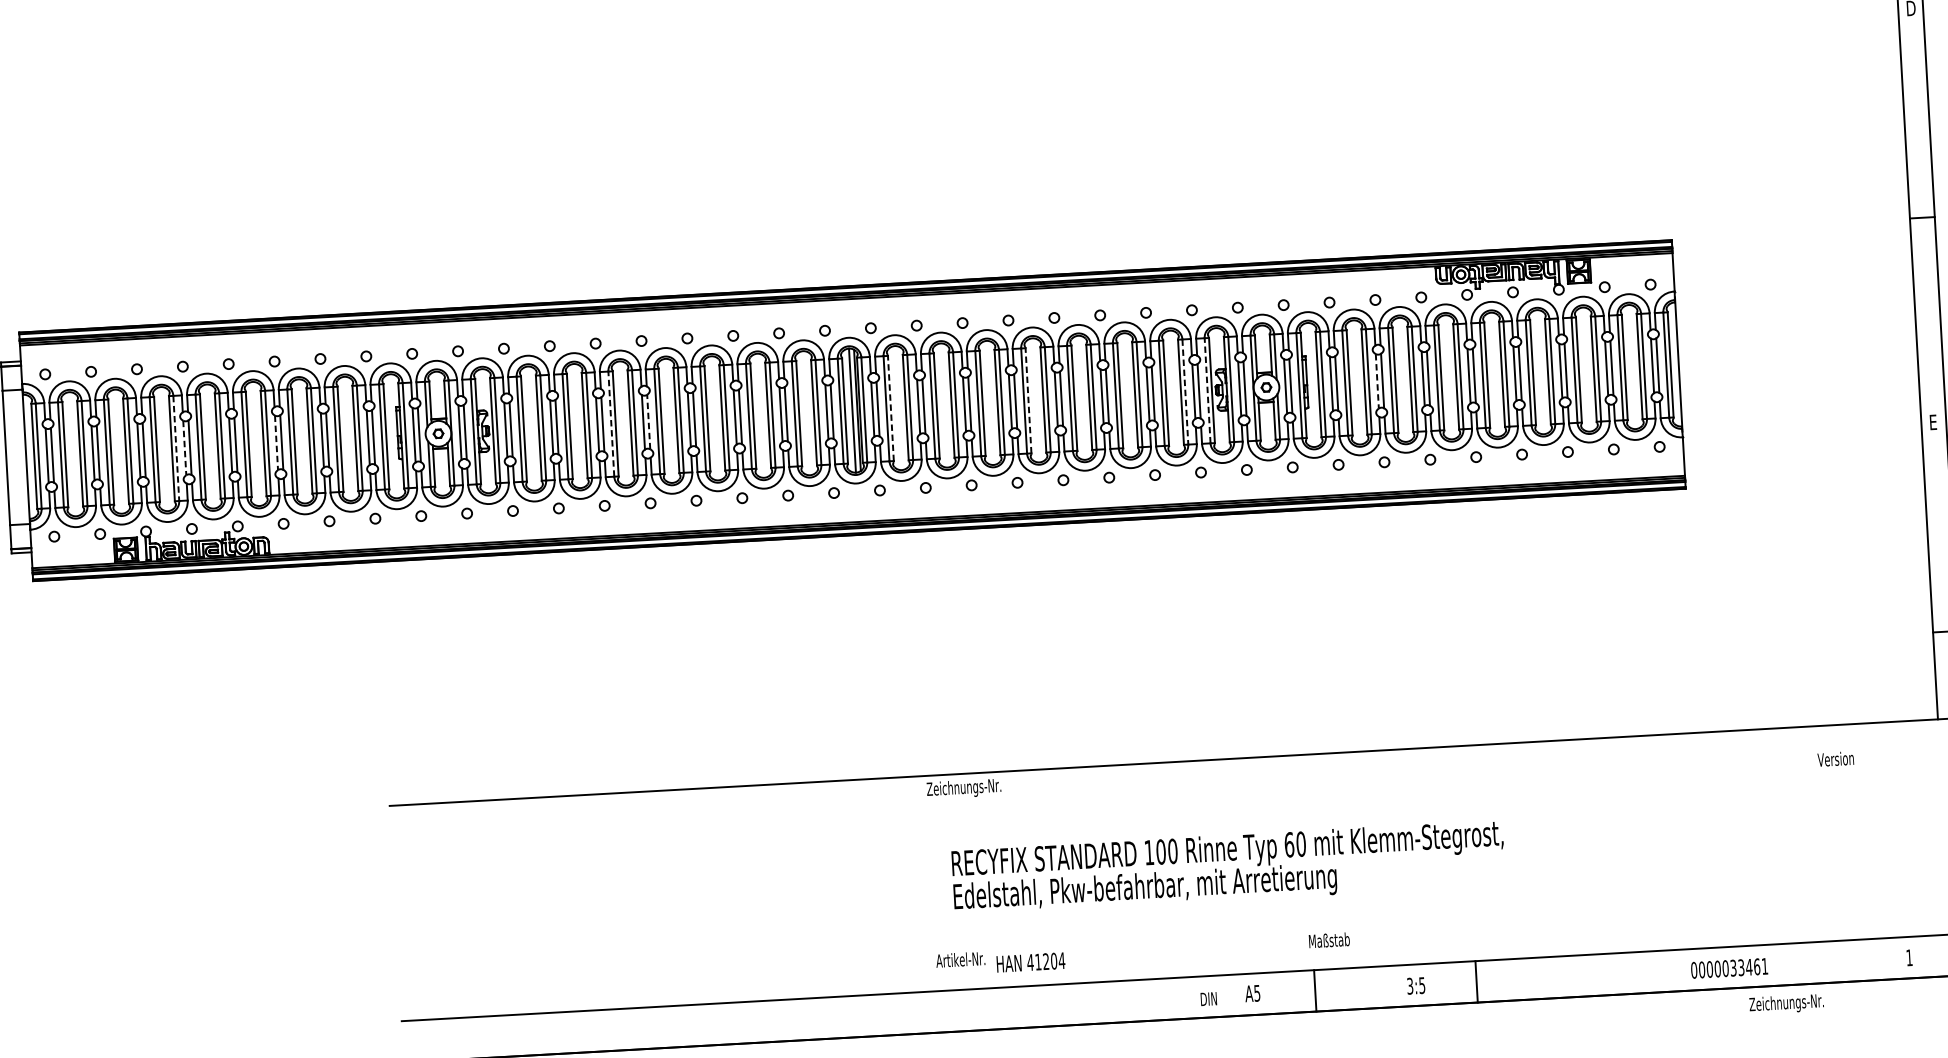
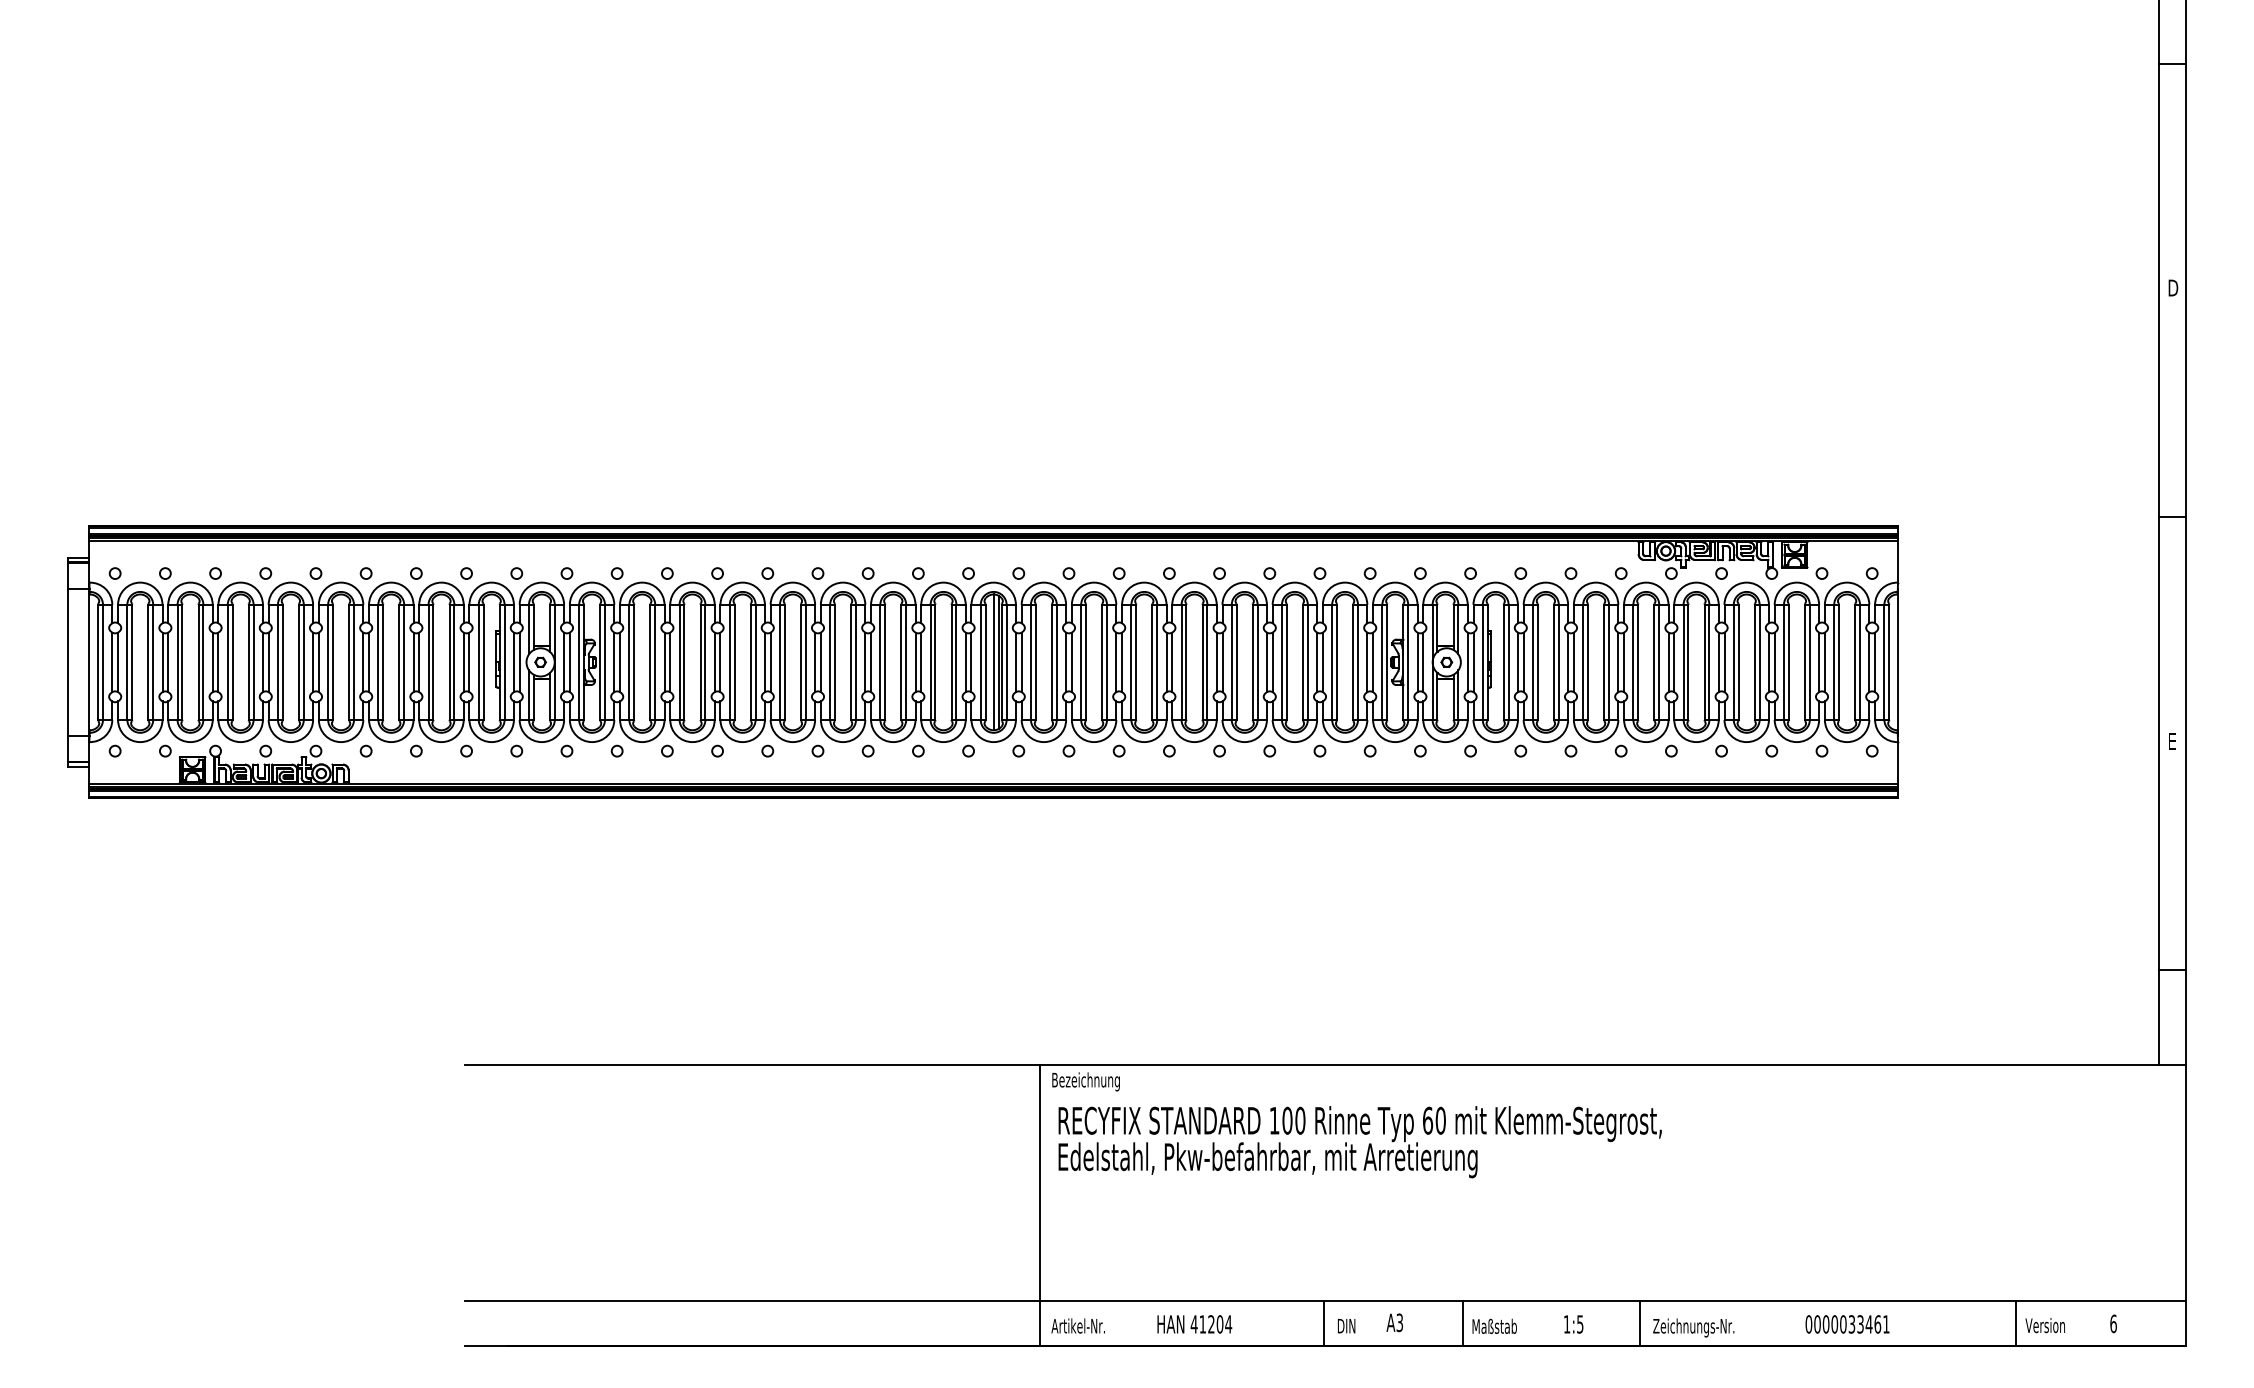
line: (1377, 381) -> (1568, 662), dashed -> solid
line: (1207, 390) -> (1382, 662), dashed -> solid
line: (1185, 392) -> (1358, 662), dashed -> solid
line: (1028, 400) -> (1186, 662), dashed -> solid
line: (890, 408) -> (1035, 662), dashed -> solid
line: (648, 422) -> (770, 662), dashed -> solid
line: (611, 424) -> (729, 662), dashed -> solid
line: (276, 442) -> (363, 662), dashed -> solid
line: (176, 448) -> (253, 662), dashed -> solid
line: (184, 448) -> (262, 662), dashed -> solid
text: (1835, 759) -> (2044, 1325), moved
text: (963, 788) -> (1091, 1081), Zeichnungs-Nr. -> Bezeichnung
text: (1227, 868) -> (1359, 1142), moved
line: (922, 904) -> (1039, 1205), added
text: (1329, 939) -> (1494, 1325), moved
text: (1909, 957) -> (2113, 1323), 1 -> 6
text: (959, 959) -> (1077, 1325), moved
text: (1030, 962) -> (1194, 1324), moved
line: (1819, 962) -> (2015, 1323), added
text: (1729, 968) -> (1847, 1324), moved
text: (1409, 986) -> (1566, 1324), 3:5 -> 1:5
text: (1256, 993) -> (1399, 1322), A5 -> A3
line: (1187, 997) -> (1323, 1323), added
text: (1786, 1003) -> (1693, 1327), moved

